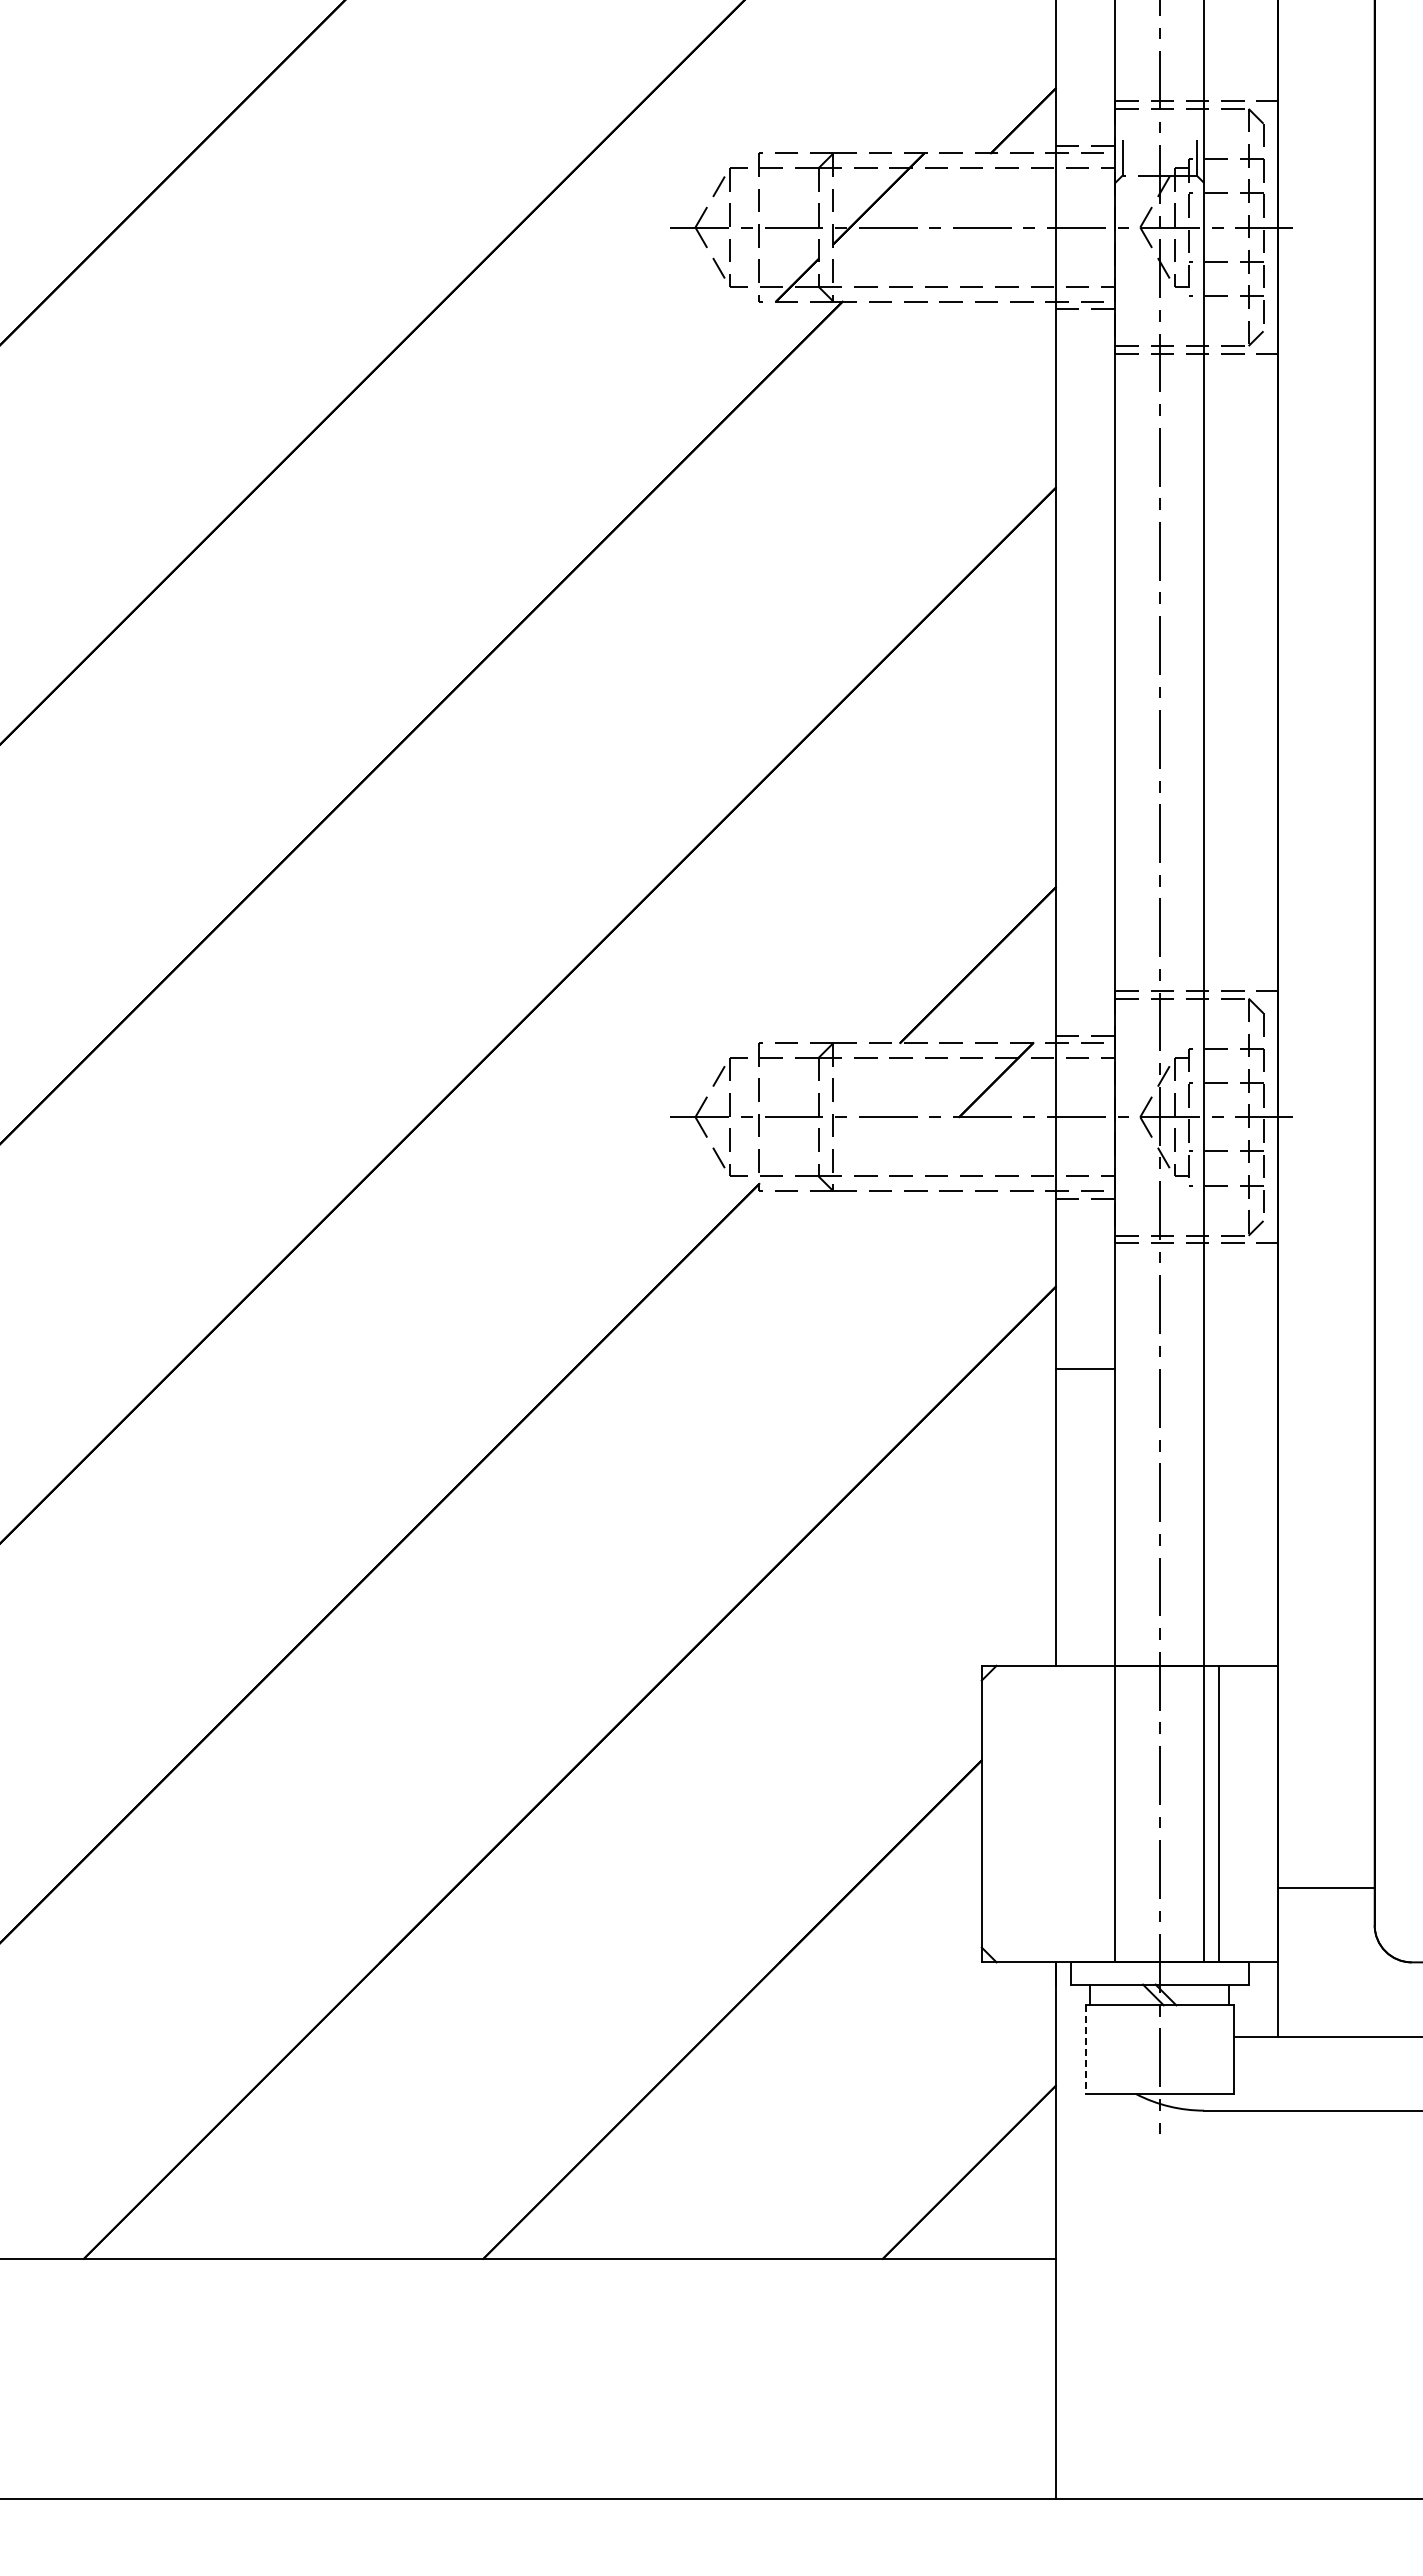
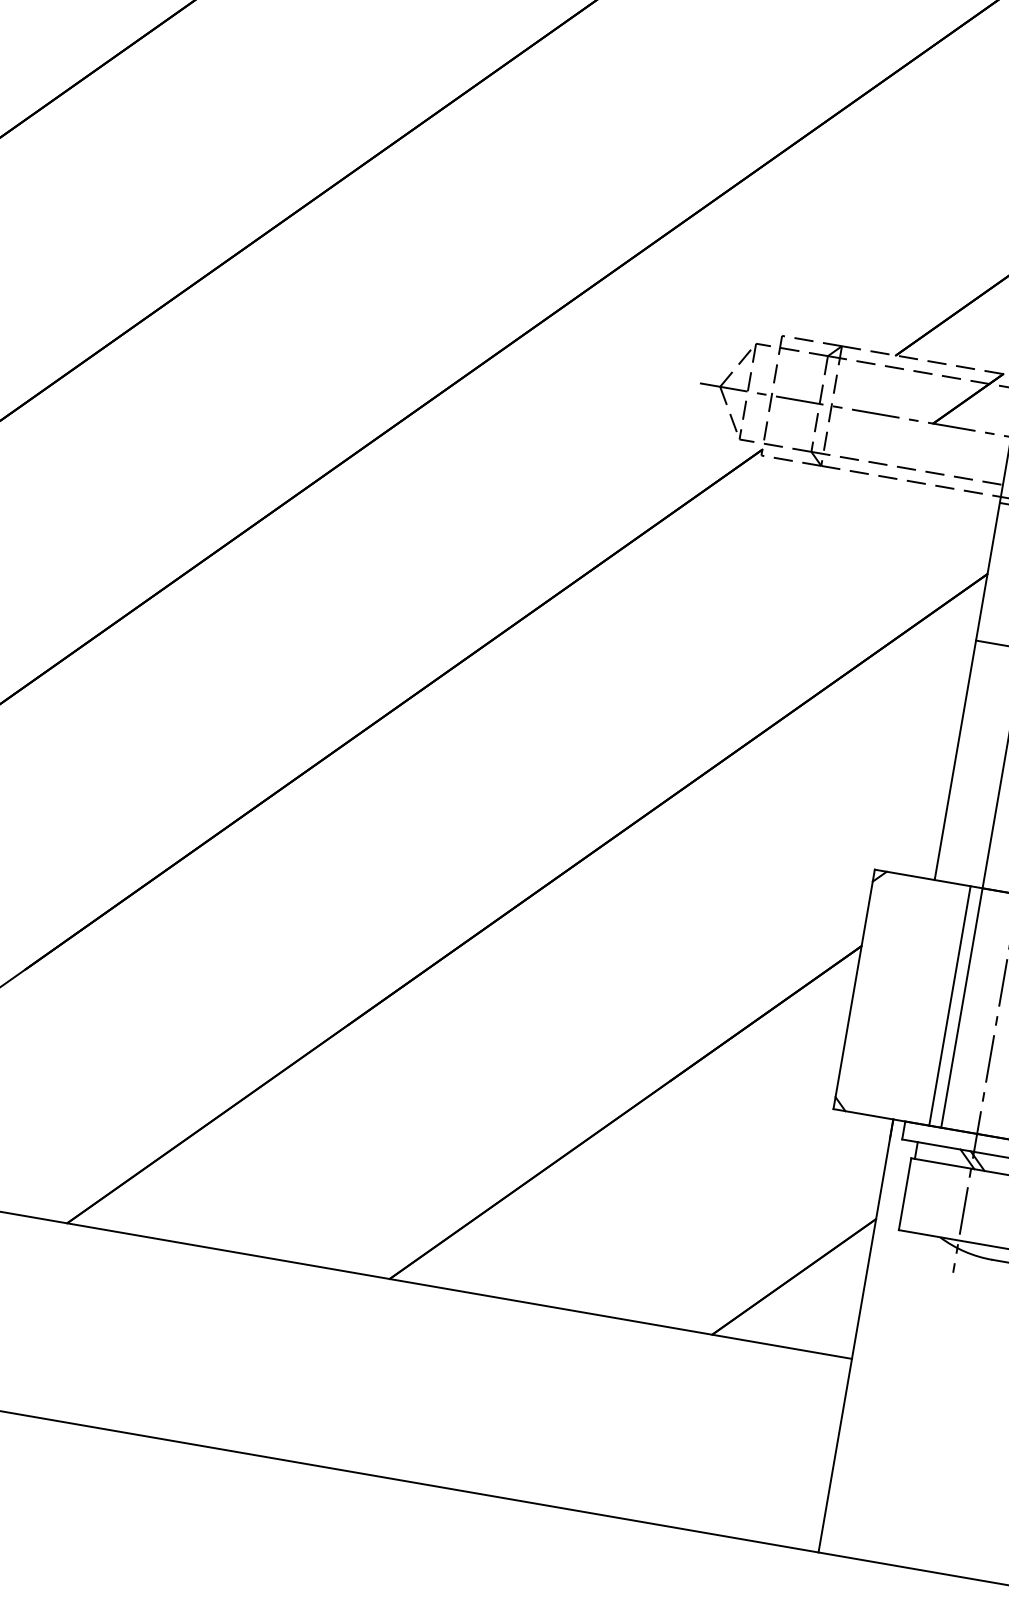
line: (1100, 1813) -> (950, 1005), added
line: (1085, 2050) -> (904, 1194), dashed -> solid

